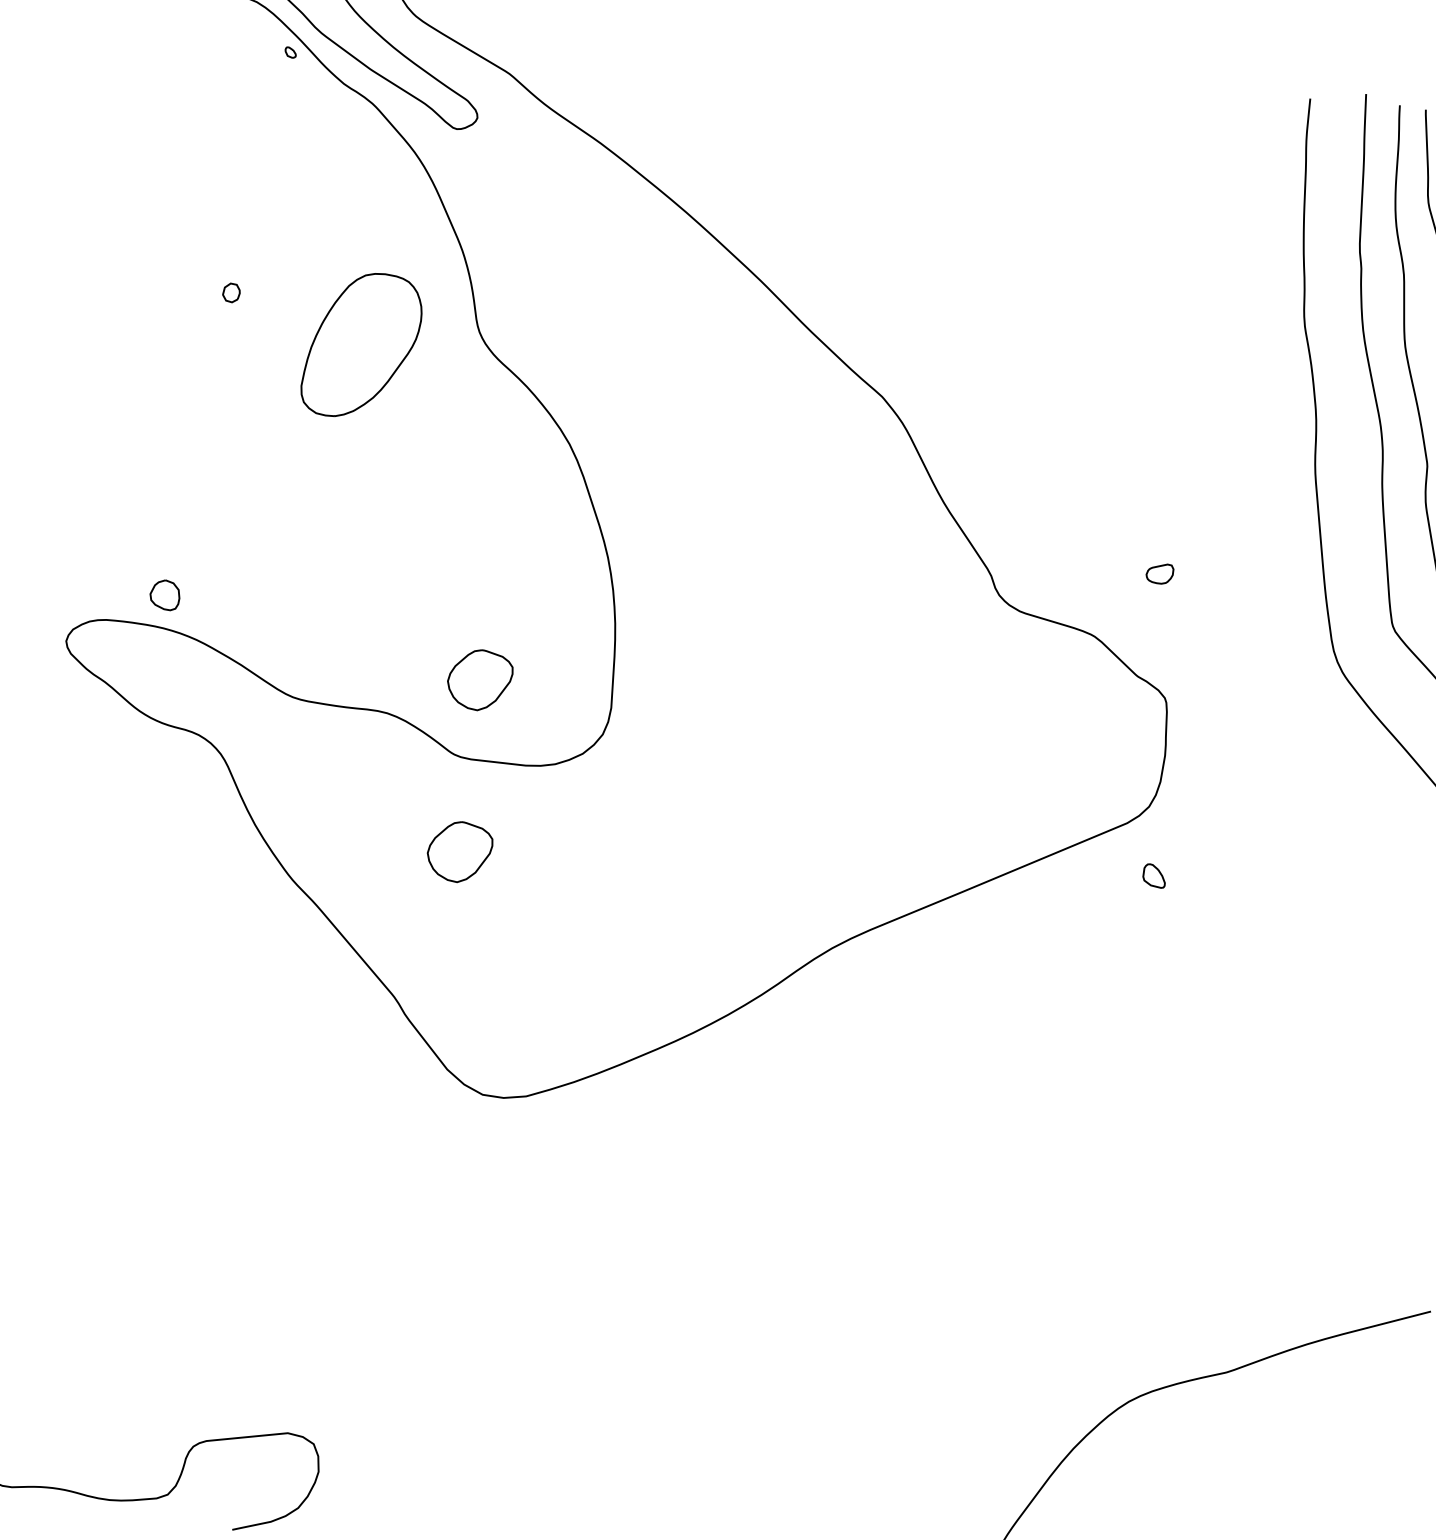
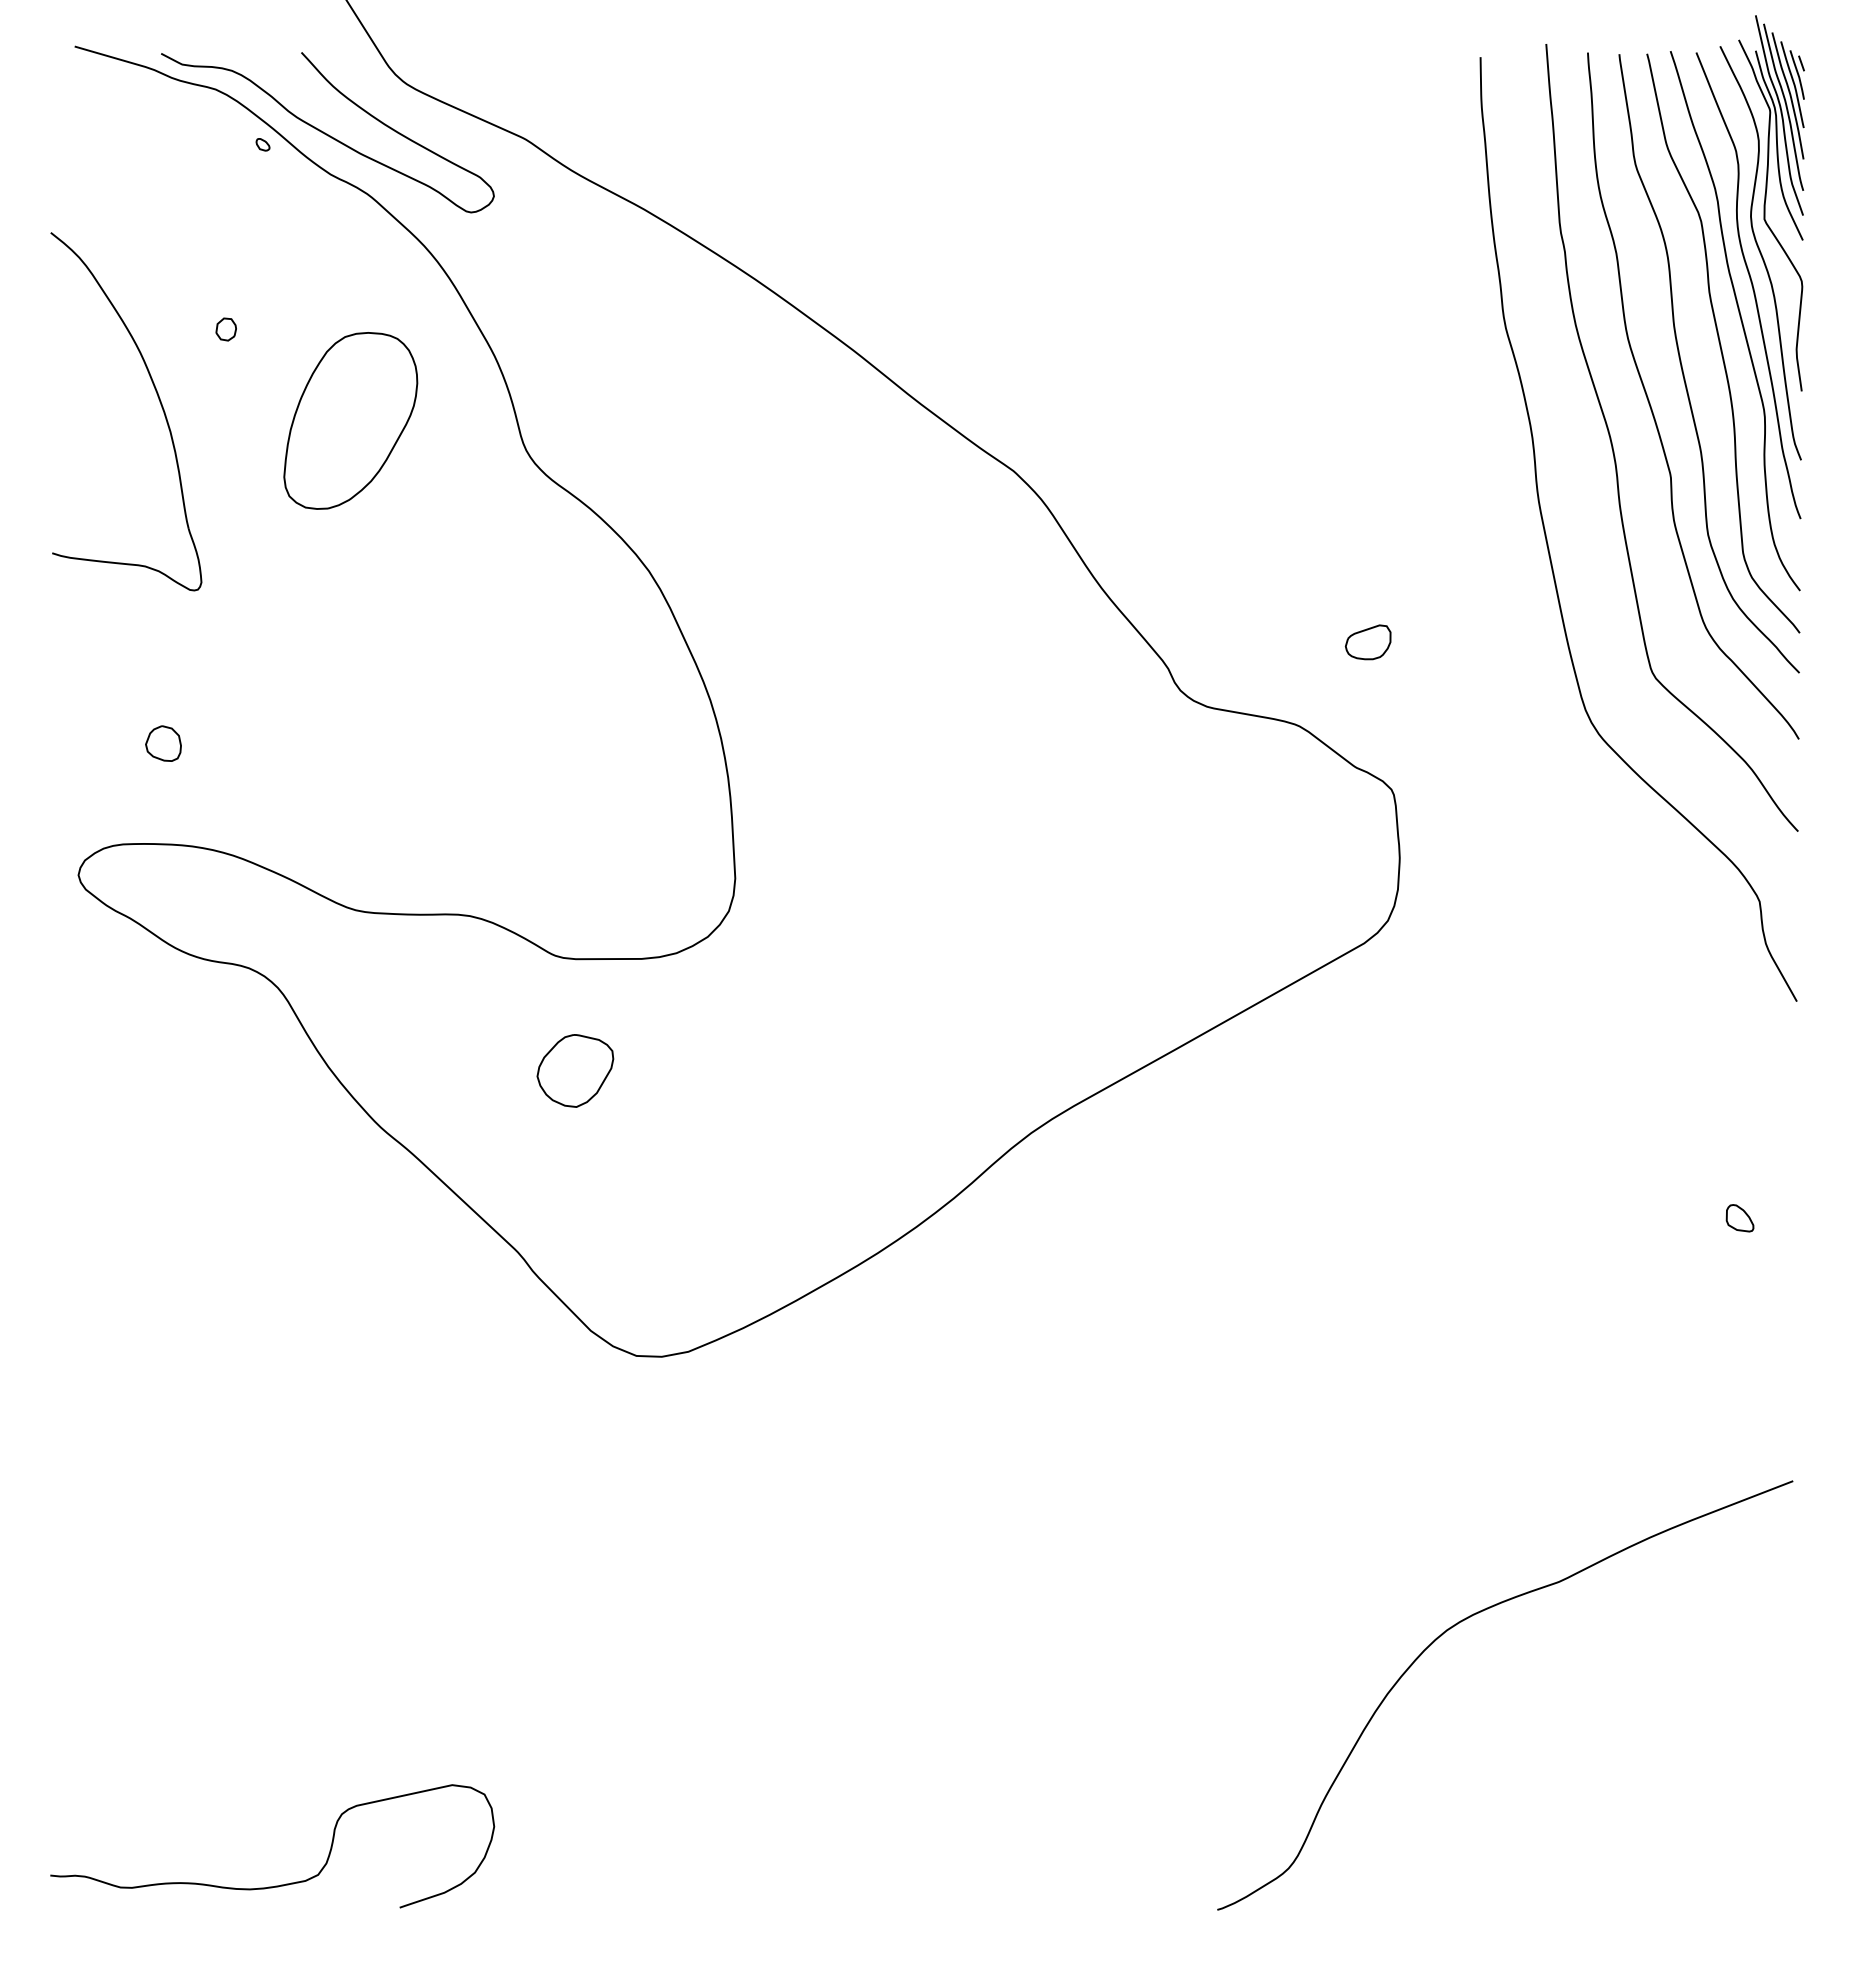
part: (179, 253) -> (158, 399), added
part: (230, 292) -> (225, 329), moved
part: (361, 345) -> (350, 420), moved
part: (1159, 573) -> (1367, 642), size x1.43
part: (165, 594) -> (163, 743), moved
part: (480, 679) -> (575, 863), removed
part: (1154, 876) -> (1739, 1218), moved

